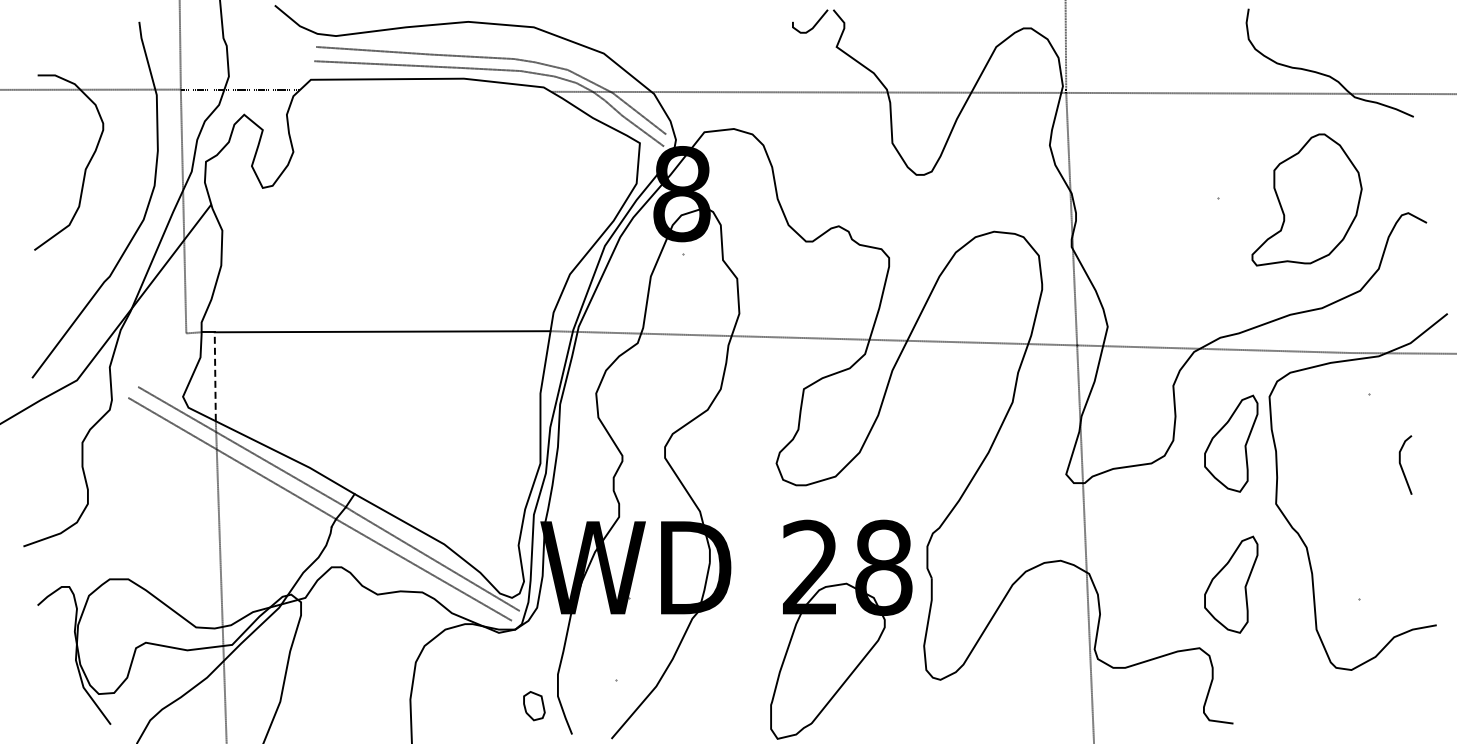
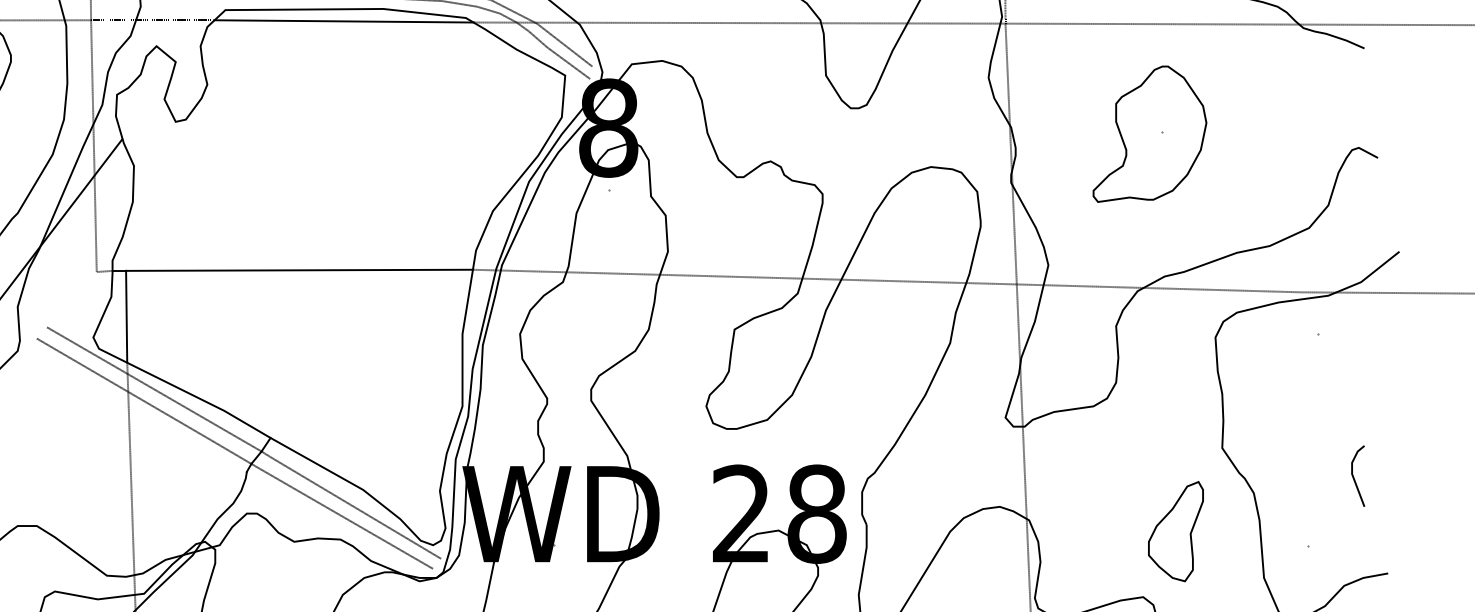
line: (425, 90) -> (343, 21), added
part: (1306, 199) -> (1149, 133), moved
line: (215, 376) -> (126, 316), dashed -> solid
part: (1231, 443) -> (1176, 385), removed
line: (1402, 466) -> (1354, 477), moved

